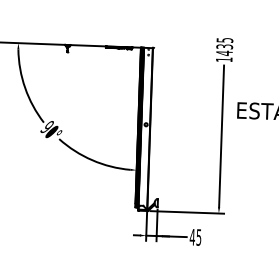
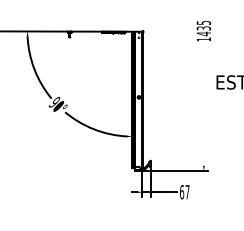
line: (221, 135) -> (203, 104), removed
text: (195, 237) -> (184, 192), 45 -> 67

